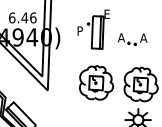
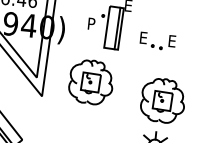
text: (121, 37) -> (143, 37), A -> E
text: (143, 37) -> (172, 40), A -> E
part: (96, 82) -> (91, 81), moved

